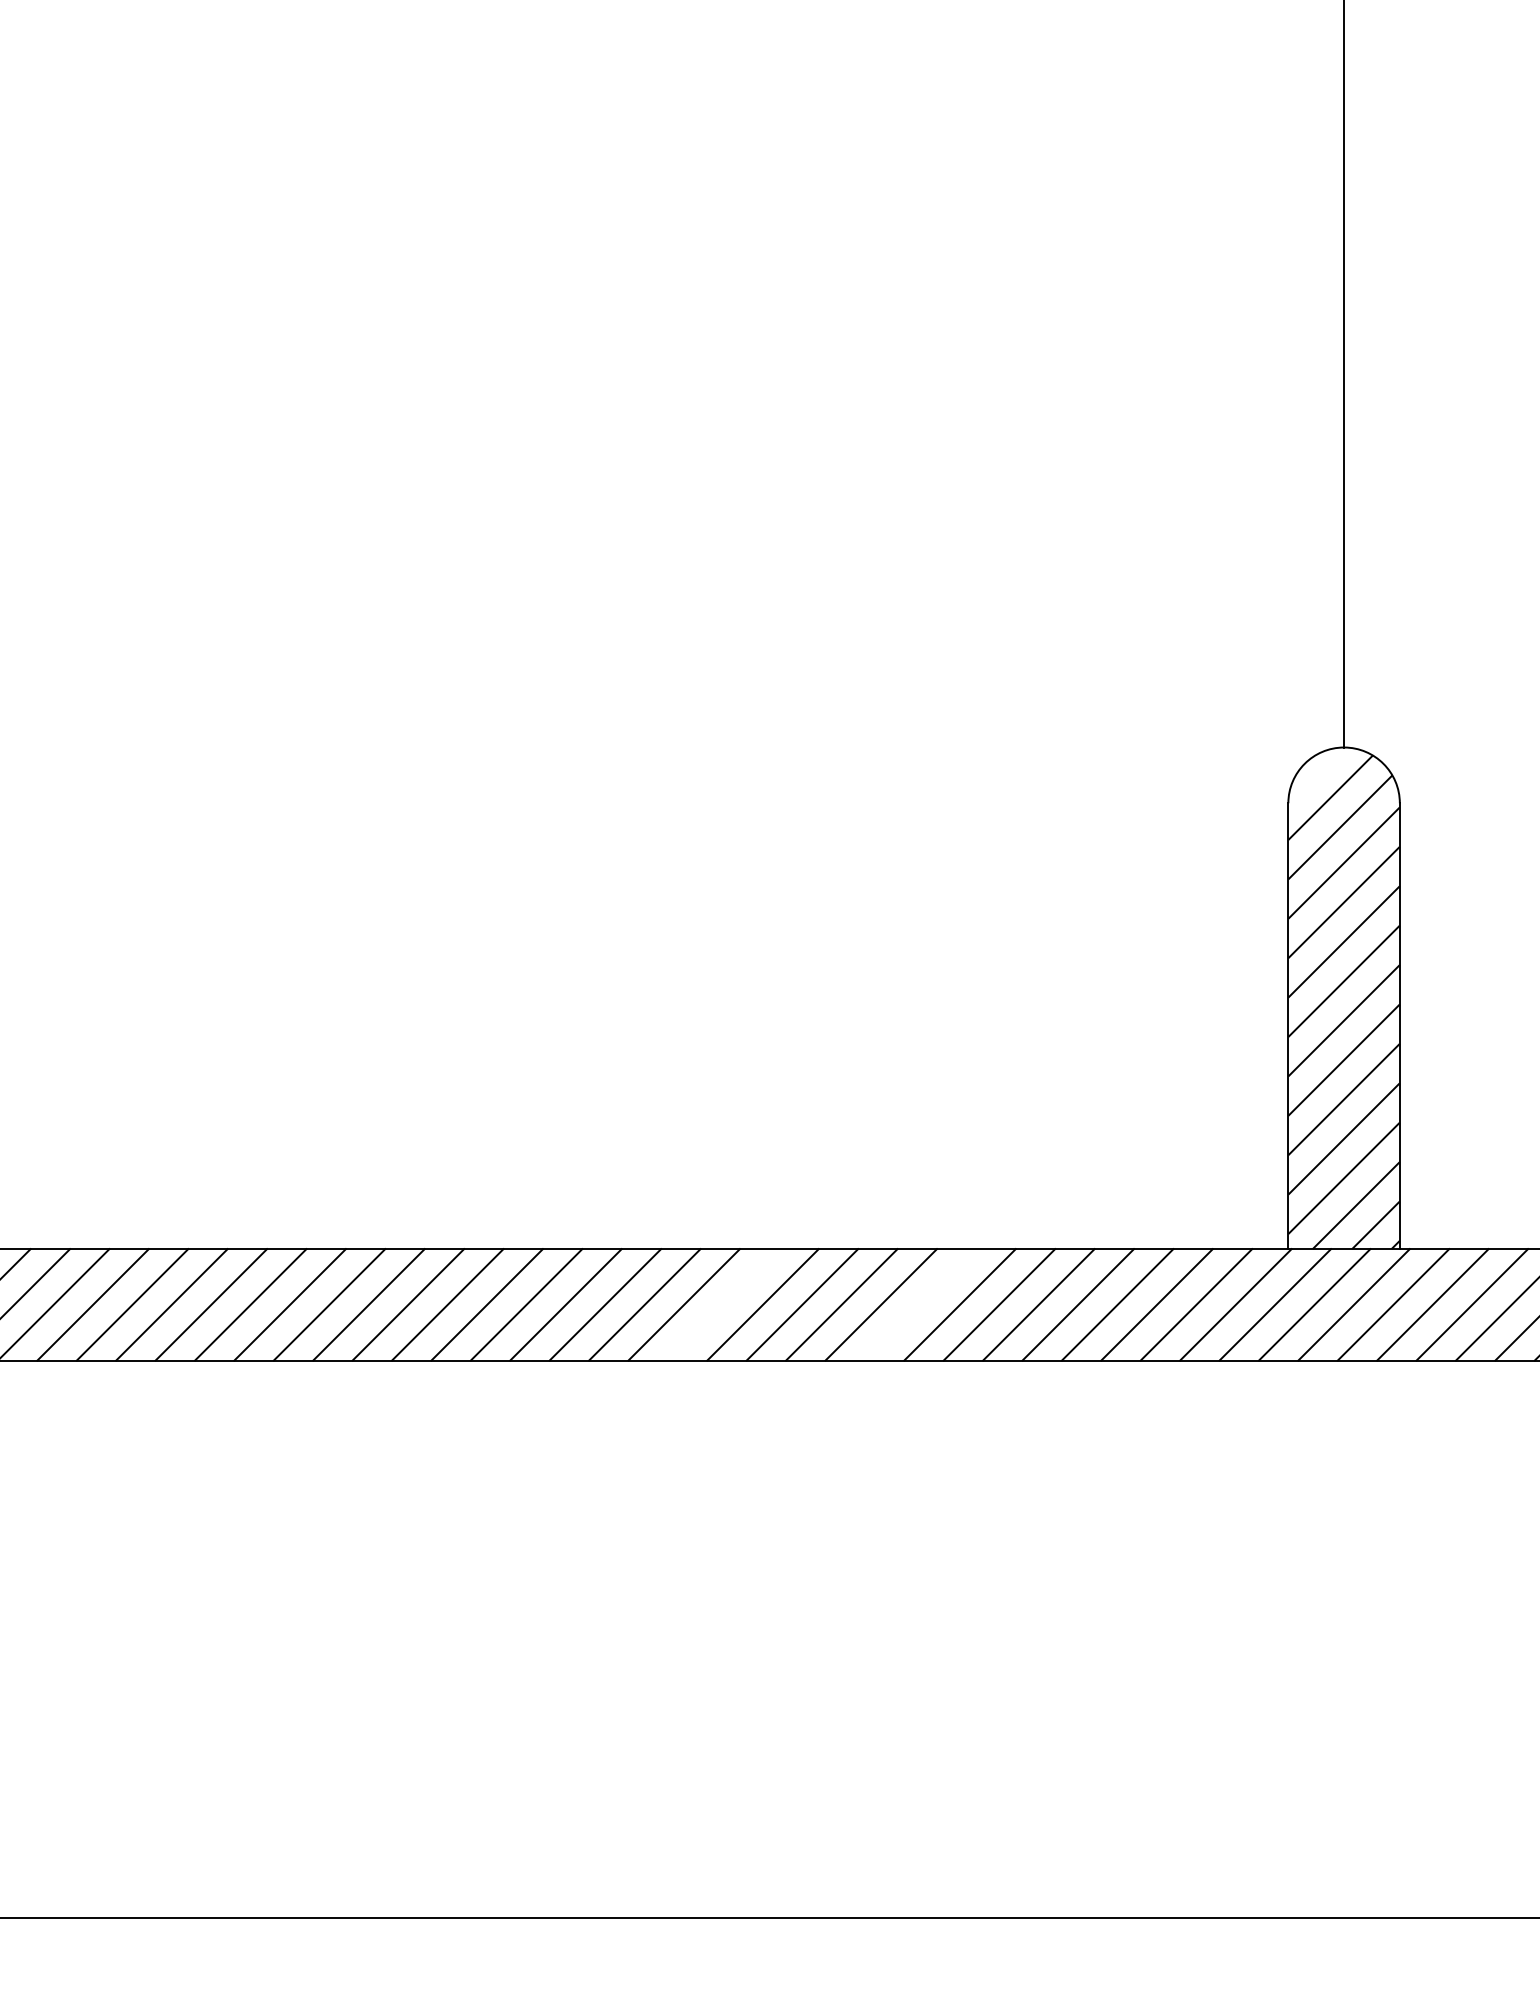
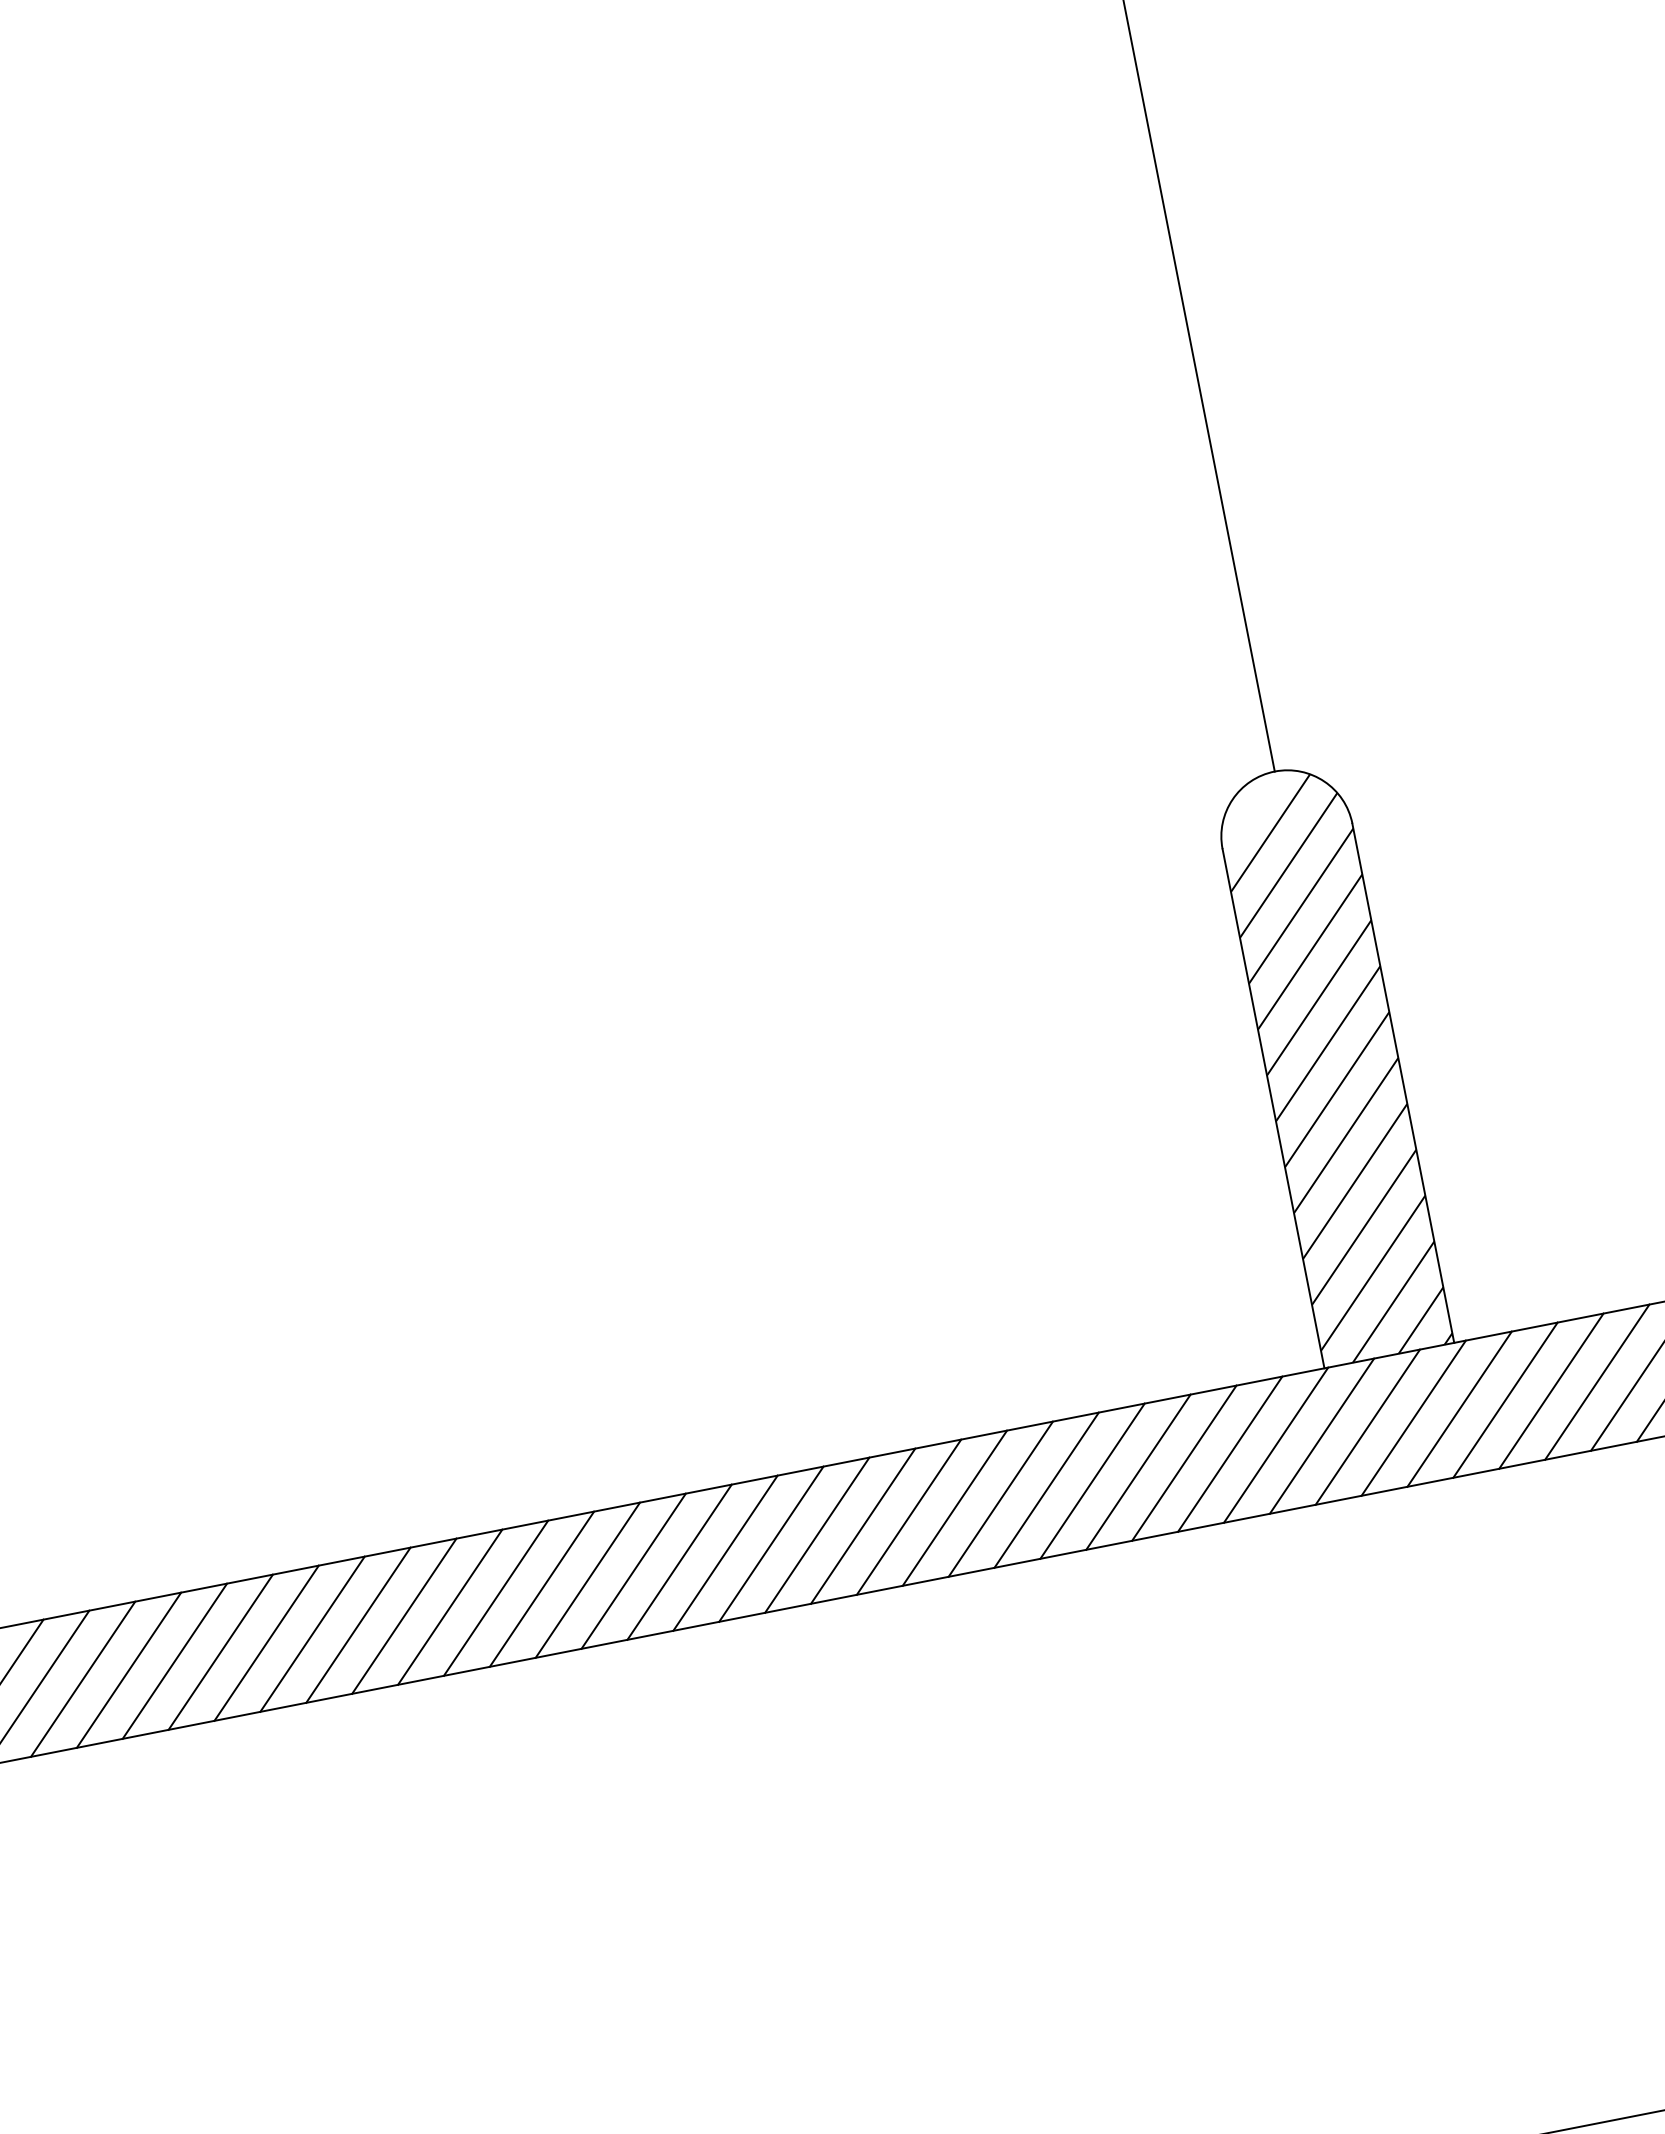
line: (723, 1304) -> (679, 1561), added
line: (920, 1304) -> (908, 1516), added

